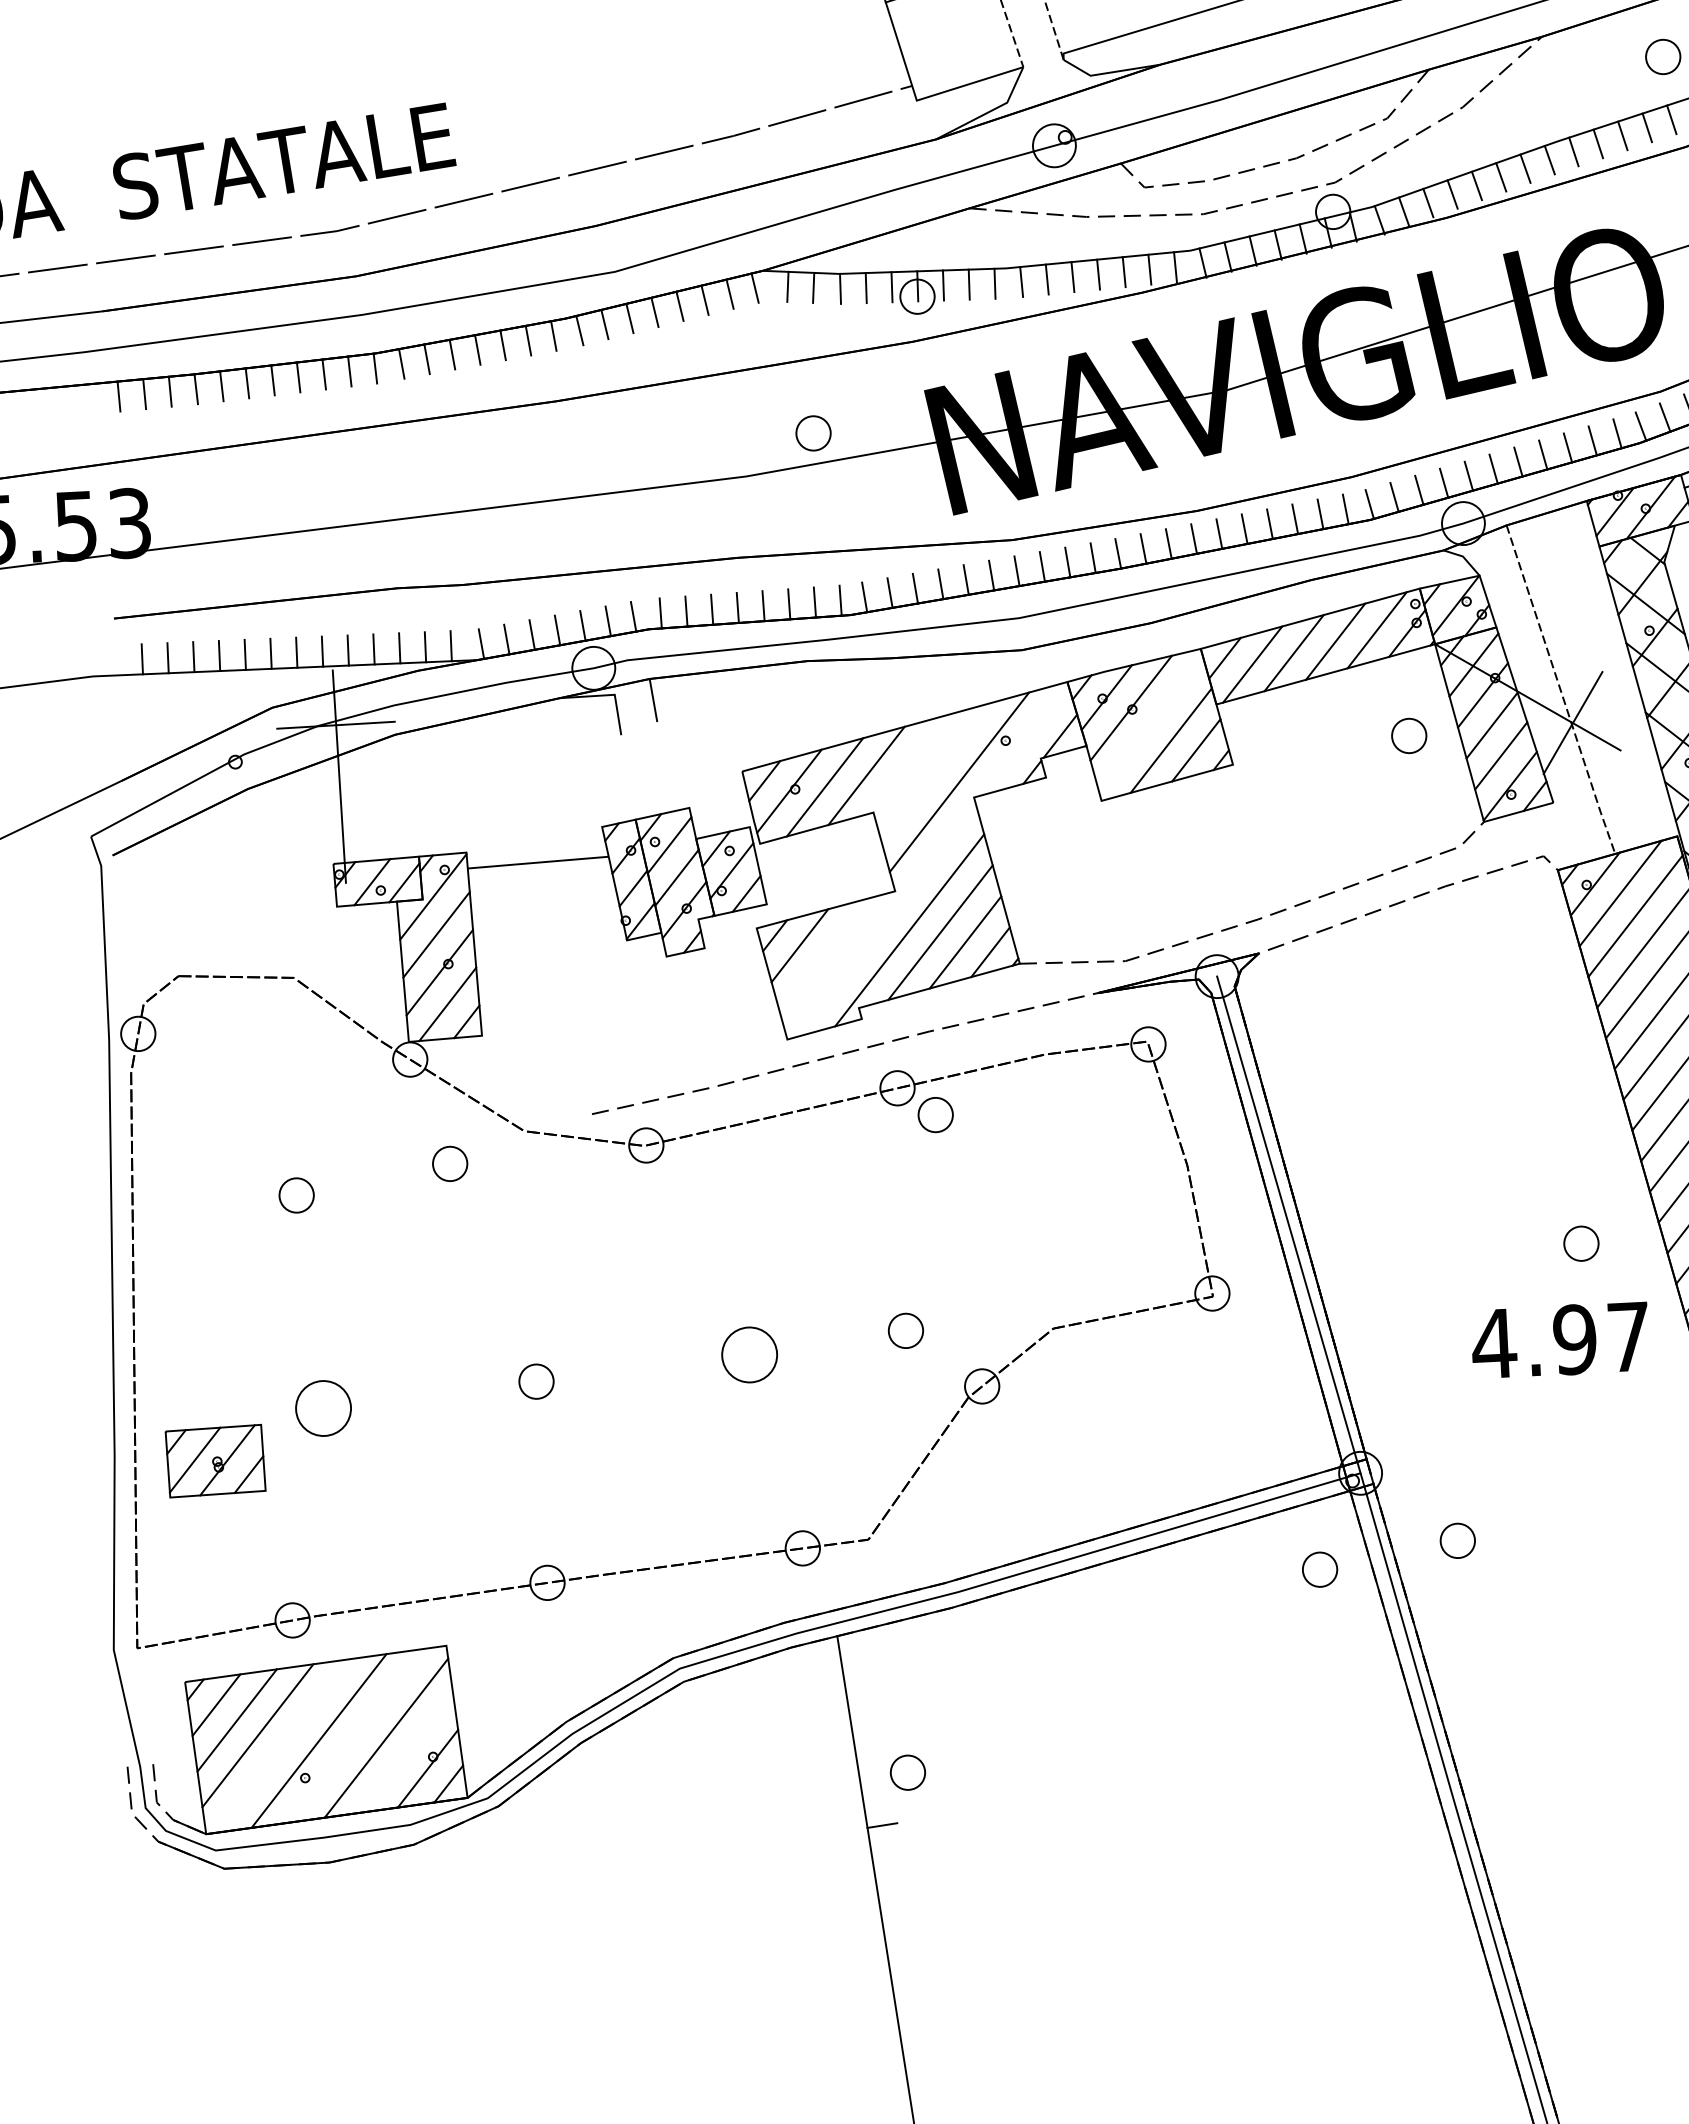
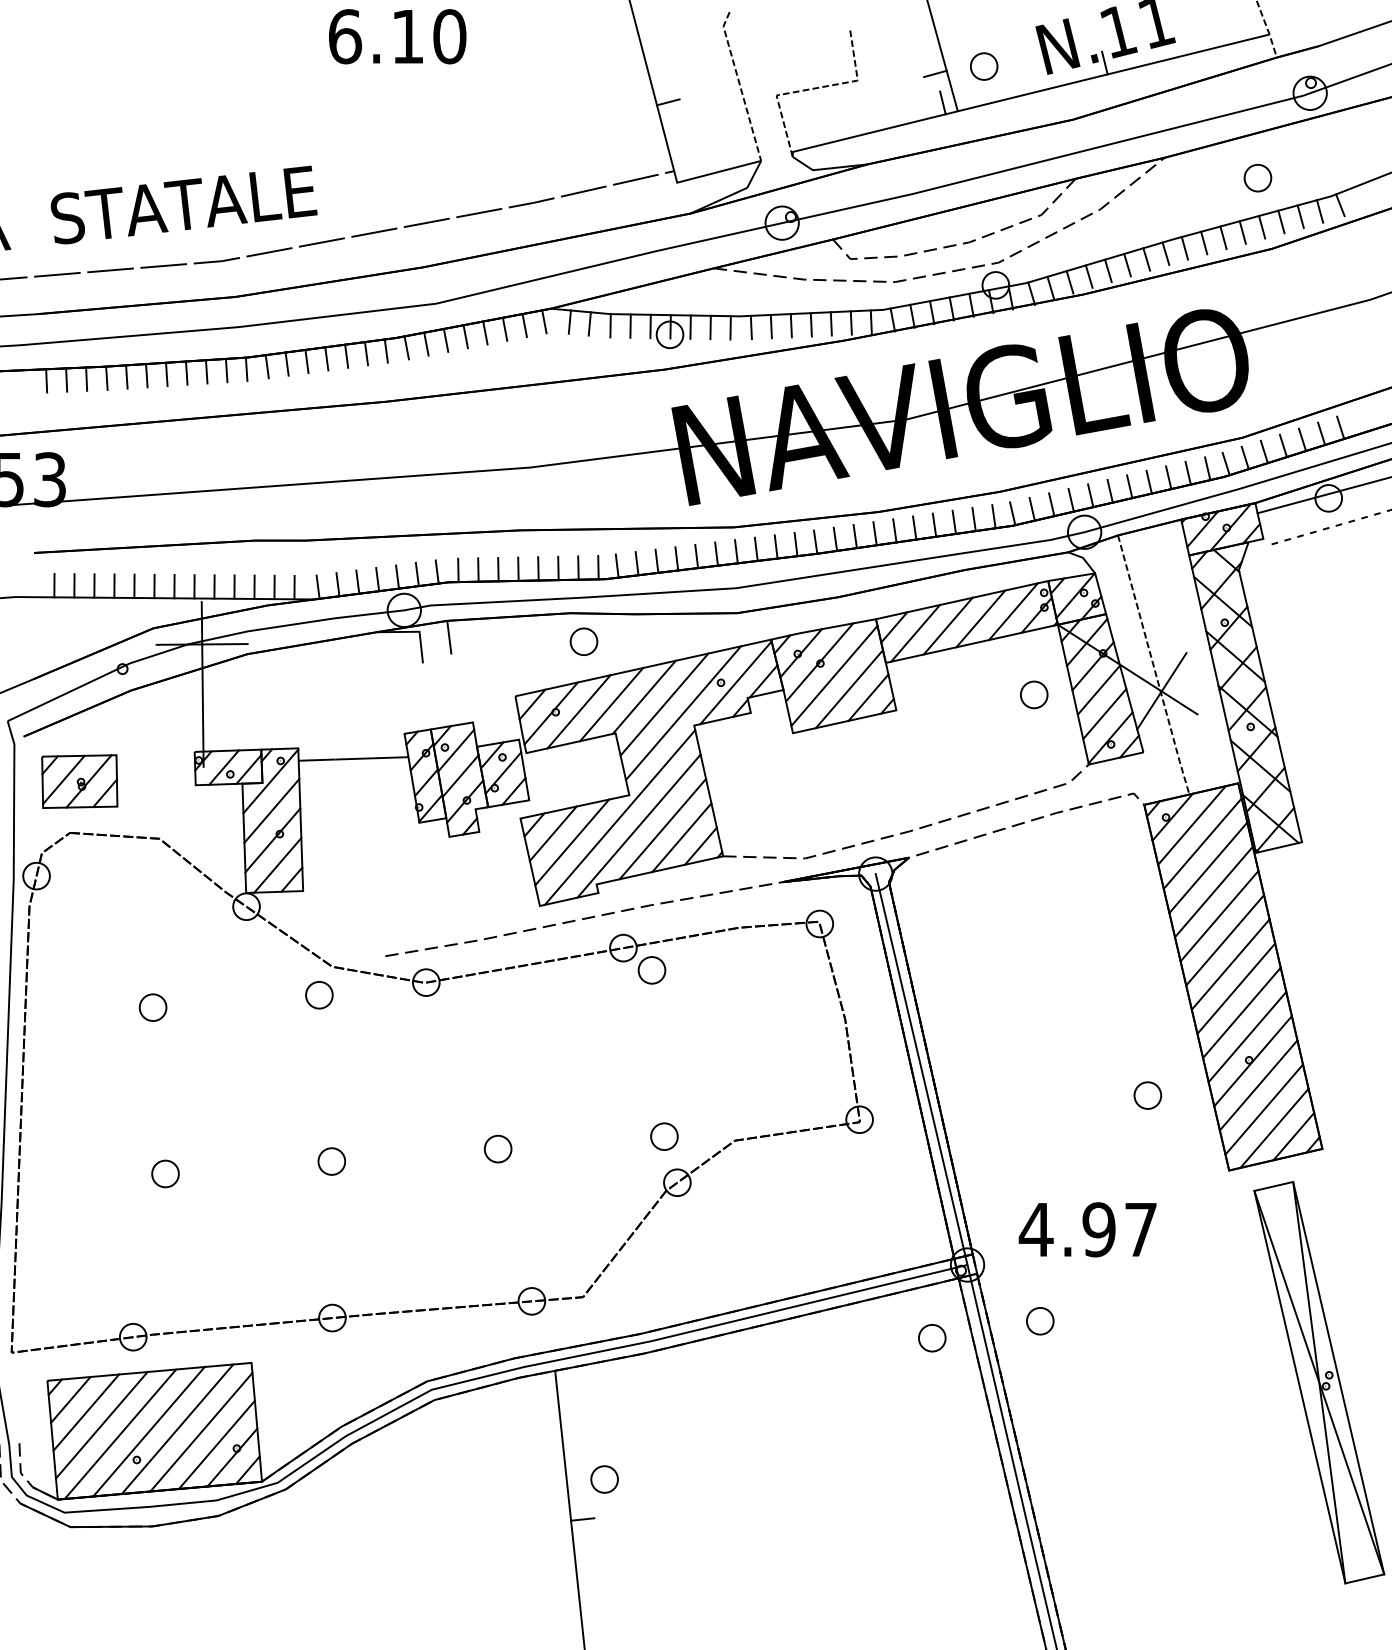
part: (812, 433) -> (583, 641), moved
line: (1151, 723) -> (834, 675), added
line: (1024, 739) -> (735, 682), added
line: (906, 763) -> (643, 696), added
line: (934, 772) -> (664, 704), added
line: (883, 920) -> (619, 817), added
line: (825, 955) -> (572, 842), added
part: (450, 1164) -> (319, 995), moved
part: (906, 1330) -> (664, 1136), moved
text: (1560, 1340) -> (1087, 1229), moved
part: (748, 1354) -> (497, 1148), size x0.62
part: (323, 1407) -> (165, 1173), size x0.62
part: (215, 1461) -> (79, 781), moved
line: (355, 1736) -> (177, 1429), added
line: (282, 1746) -> (120, 1434), added
line: (406, 1752) -> (216, 1444), added

